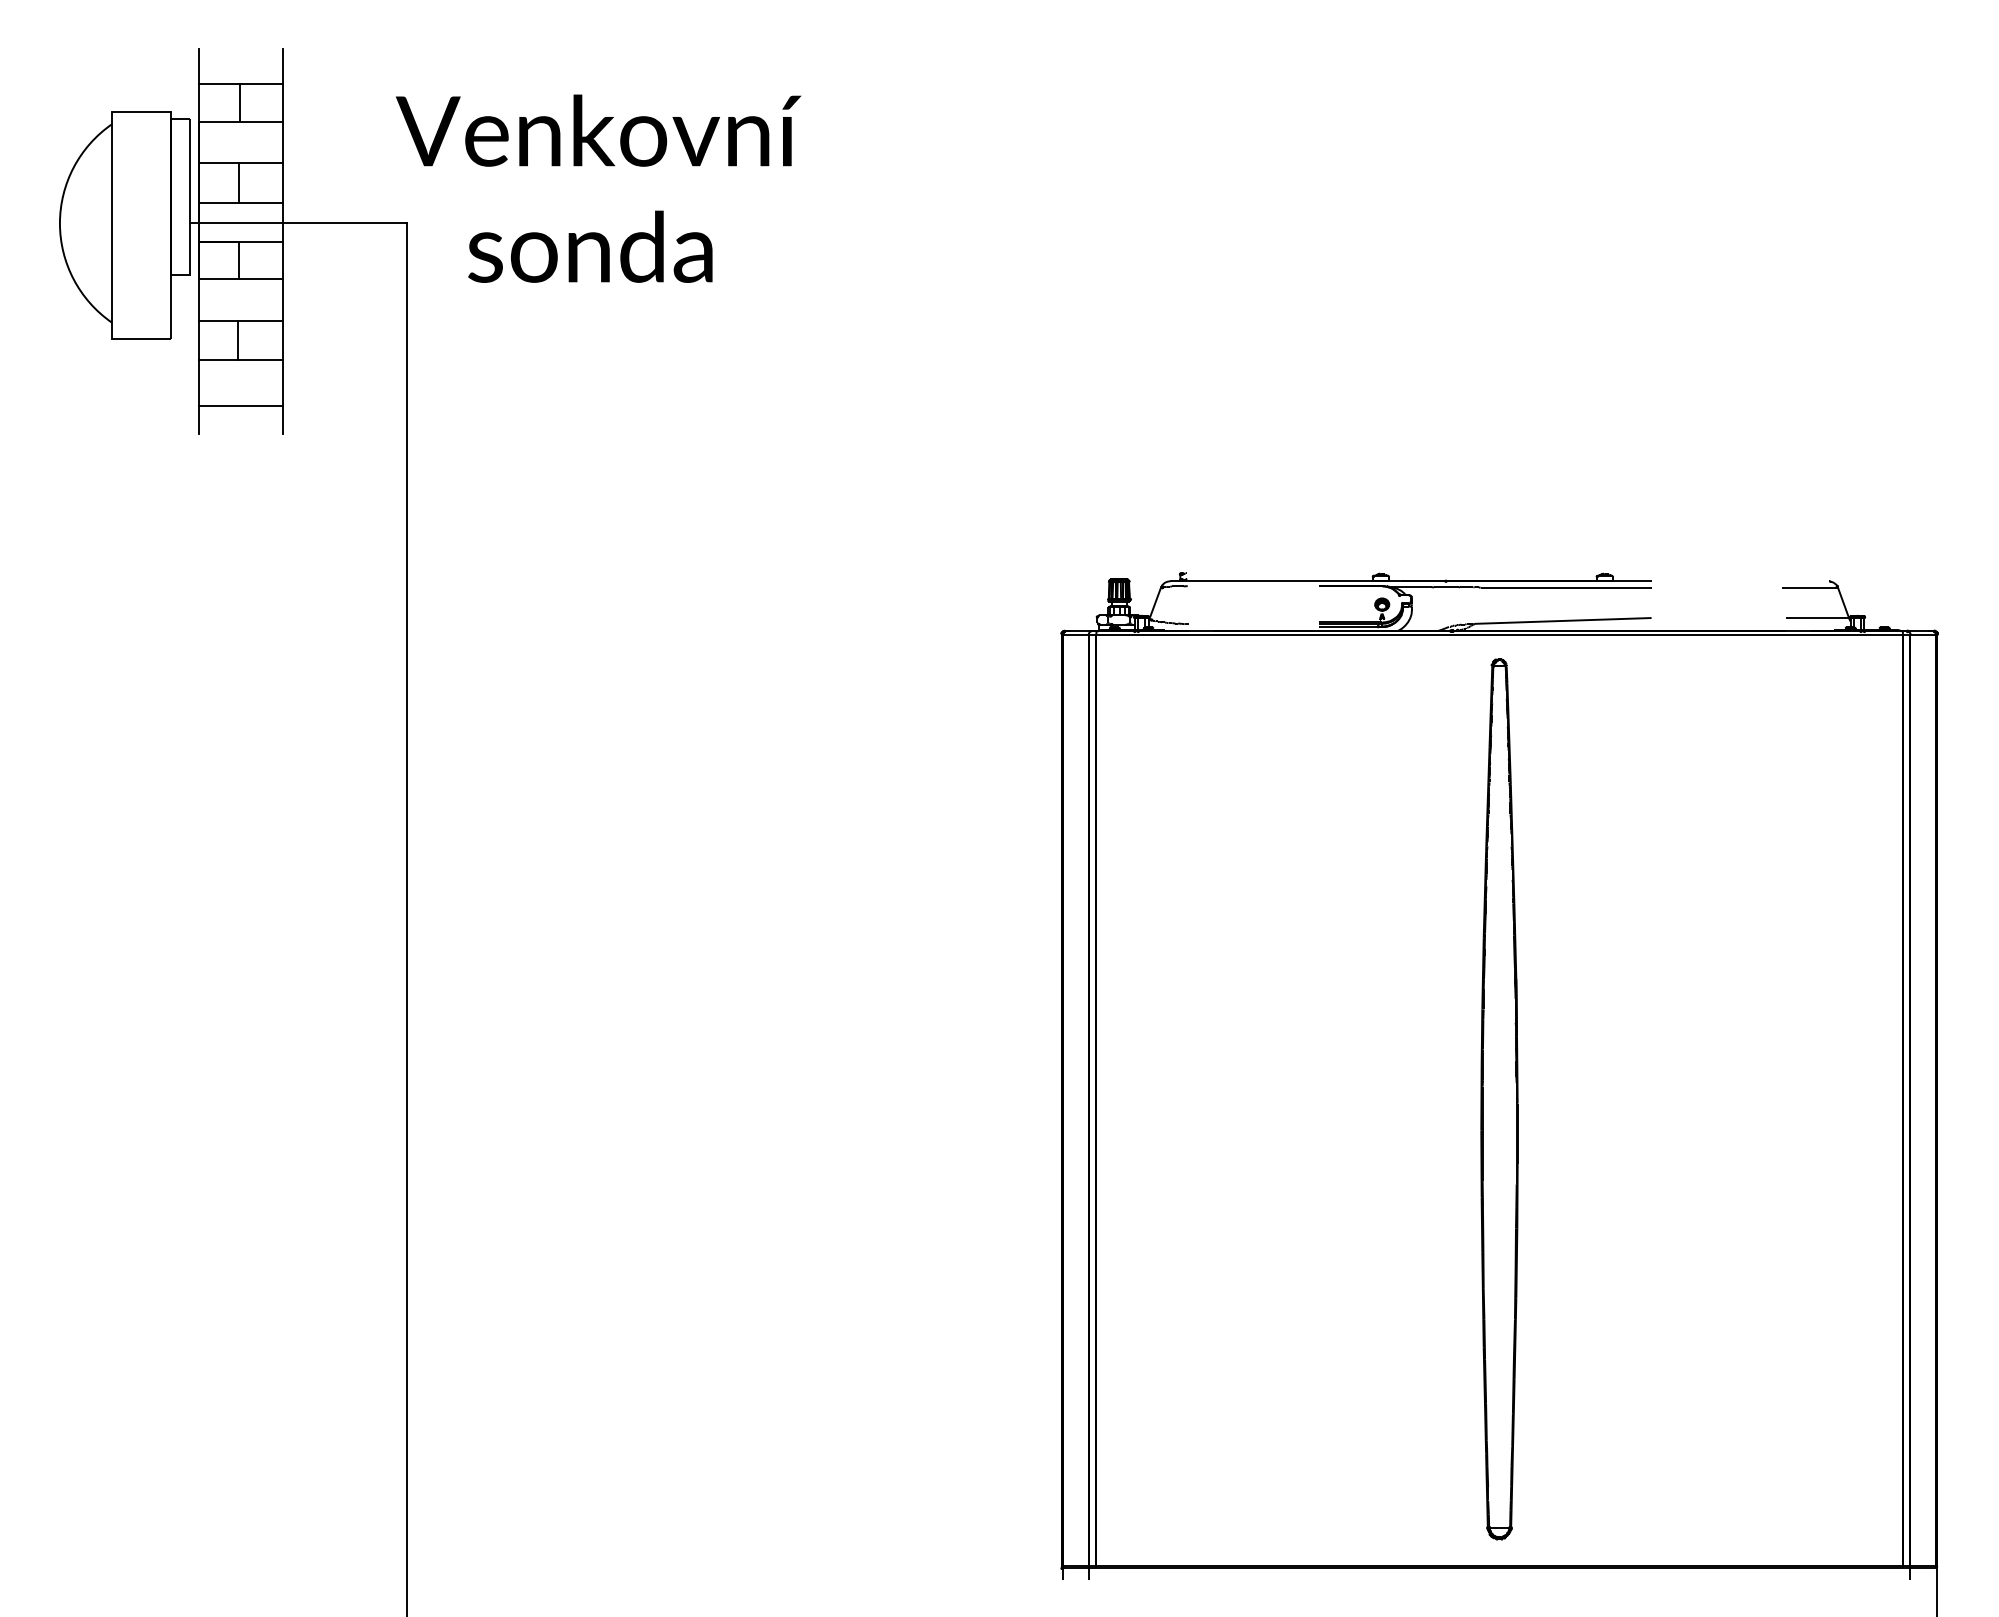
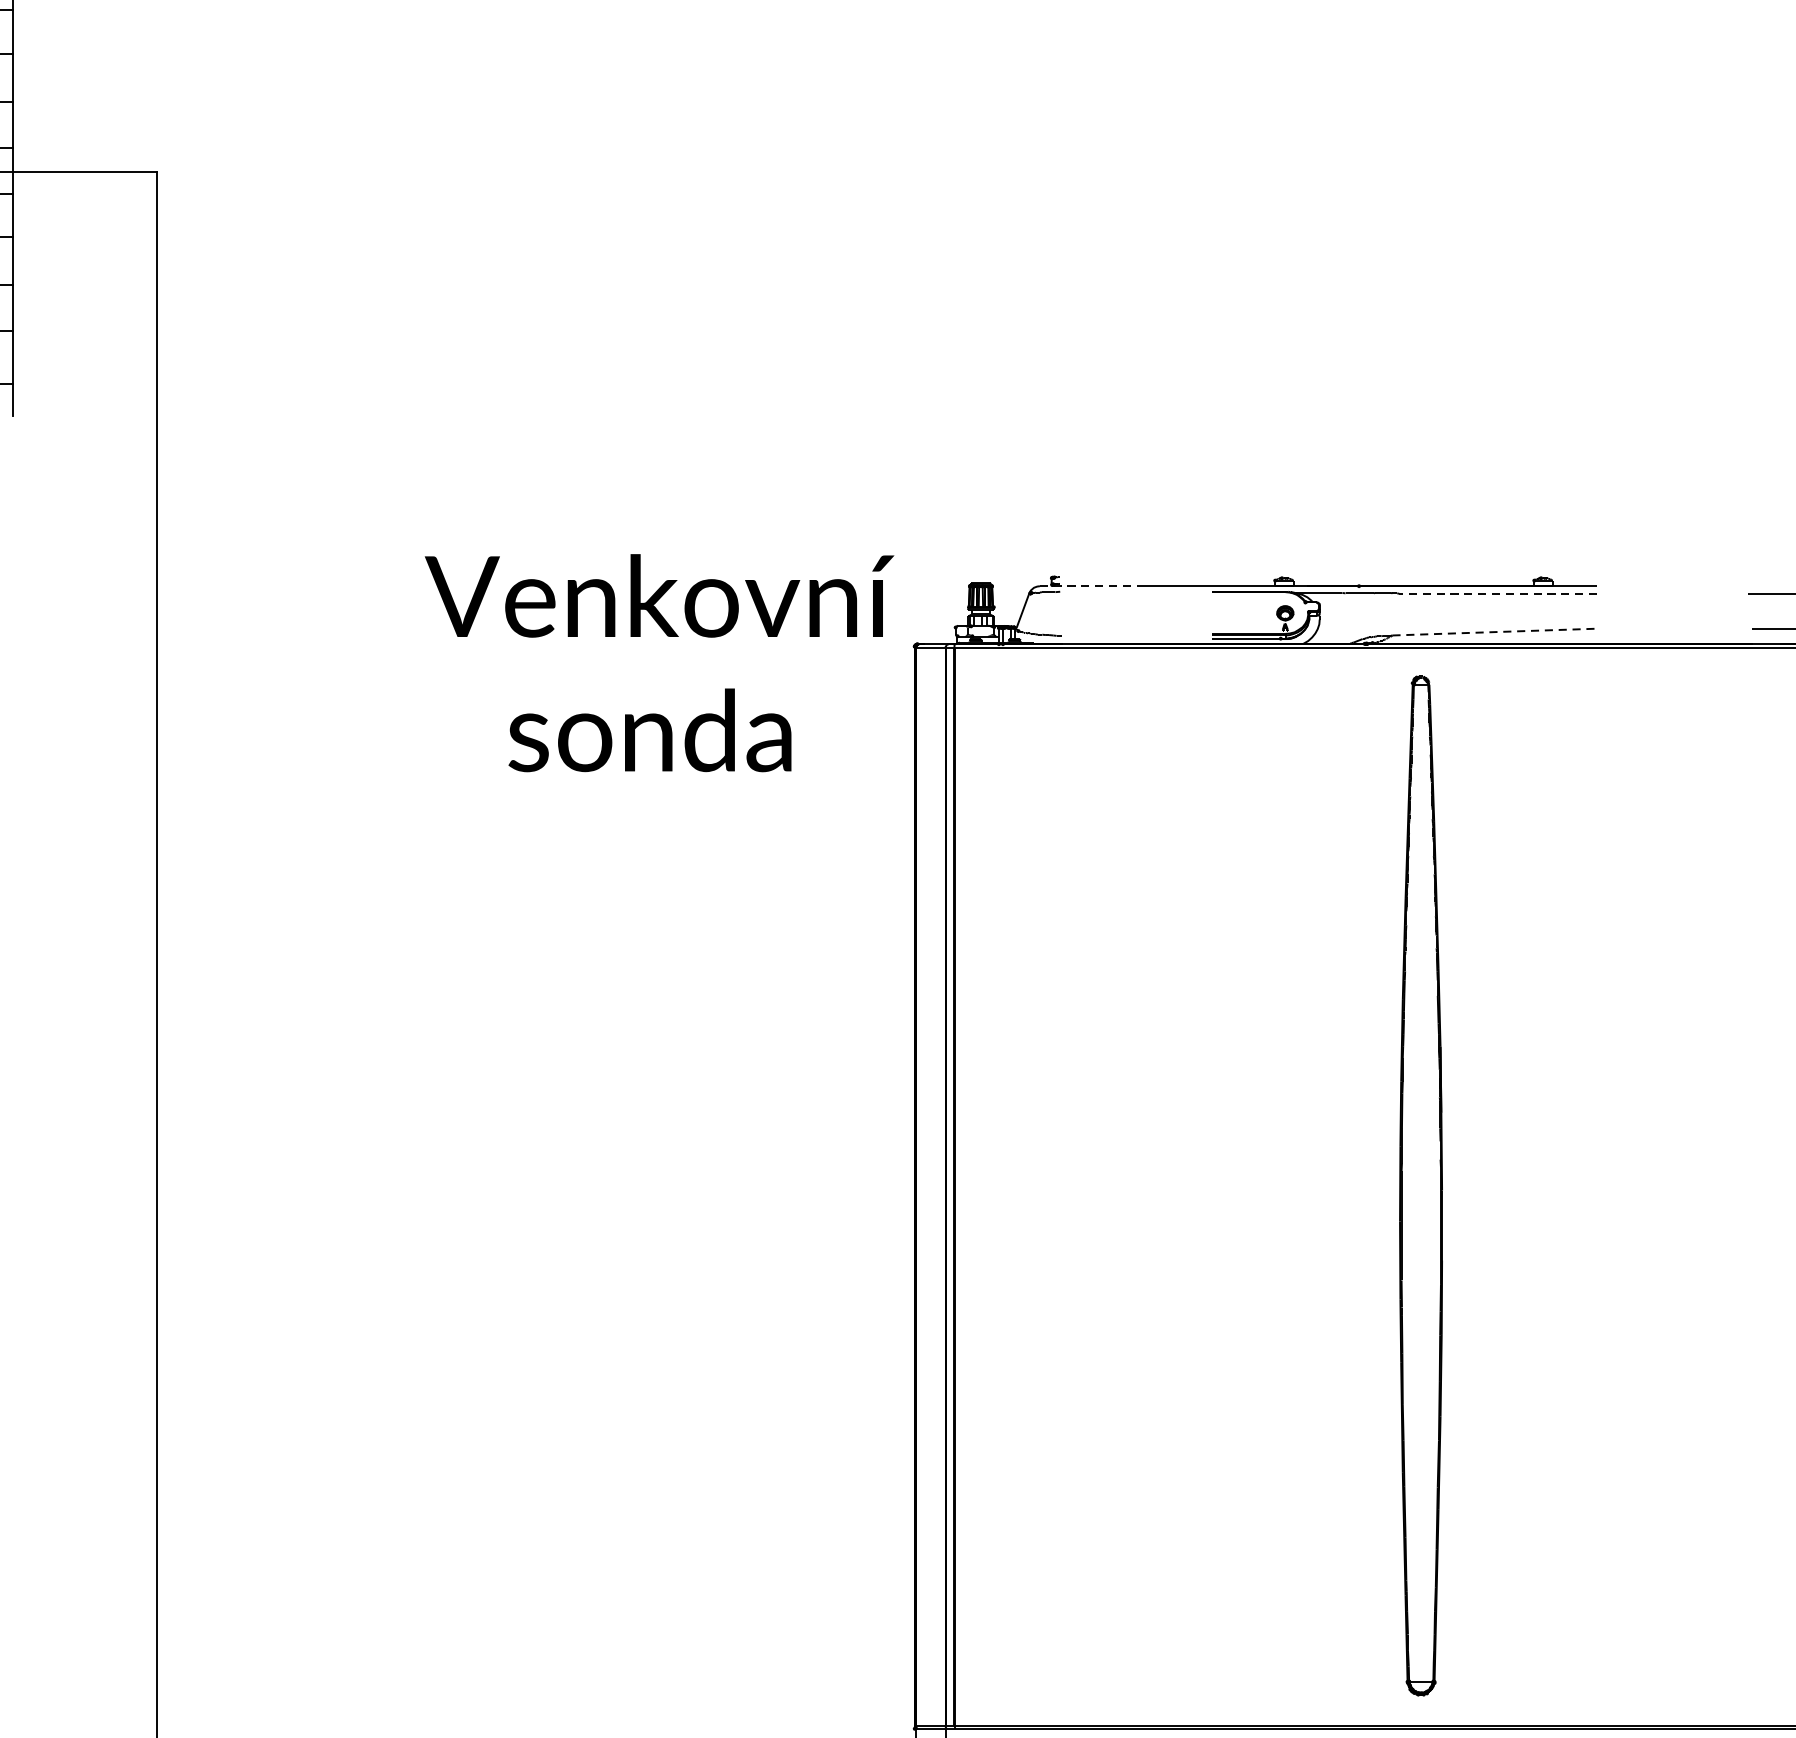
text: (598, 188) -> (659, 662), moved
line: (1215, 581) -> (1092, 586), solid -> dashed
line: (1565, 587) -> (1497, 593), solid -> dashed
line: (1563, 620) -> (1495, 631), solid -> dashed

